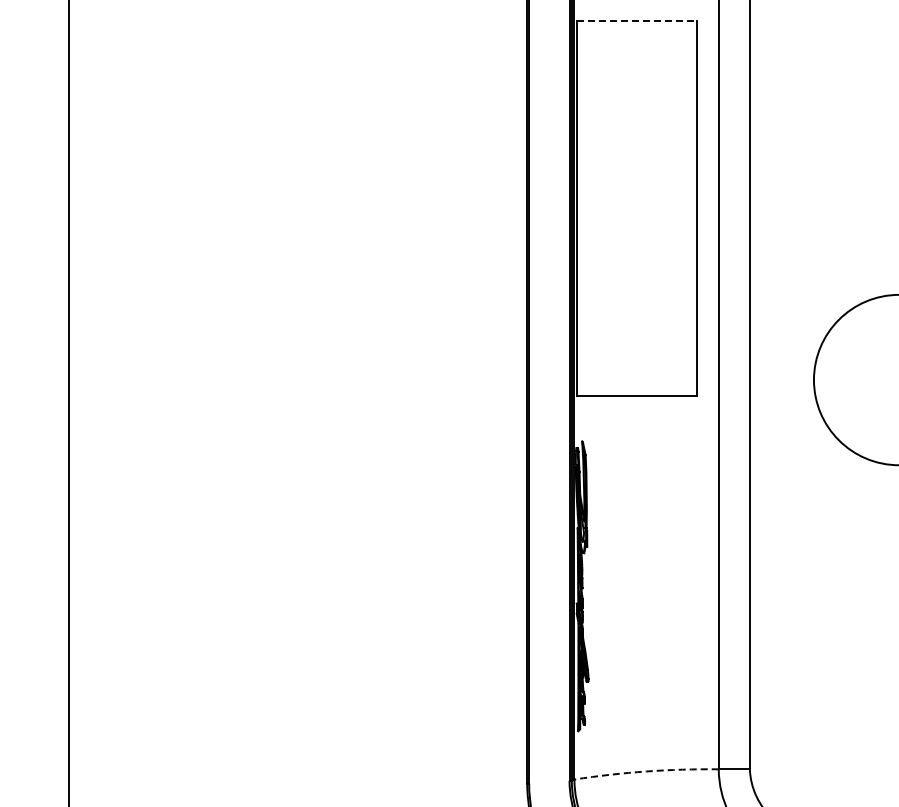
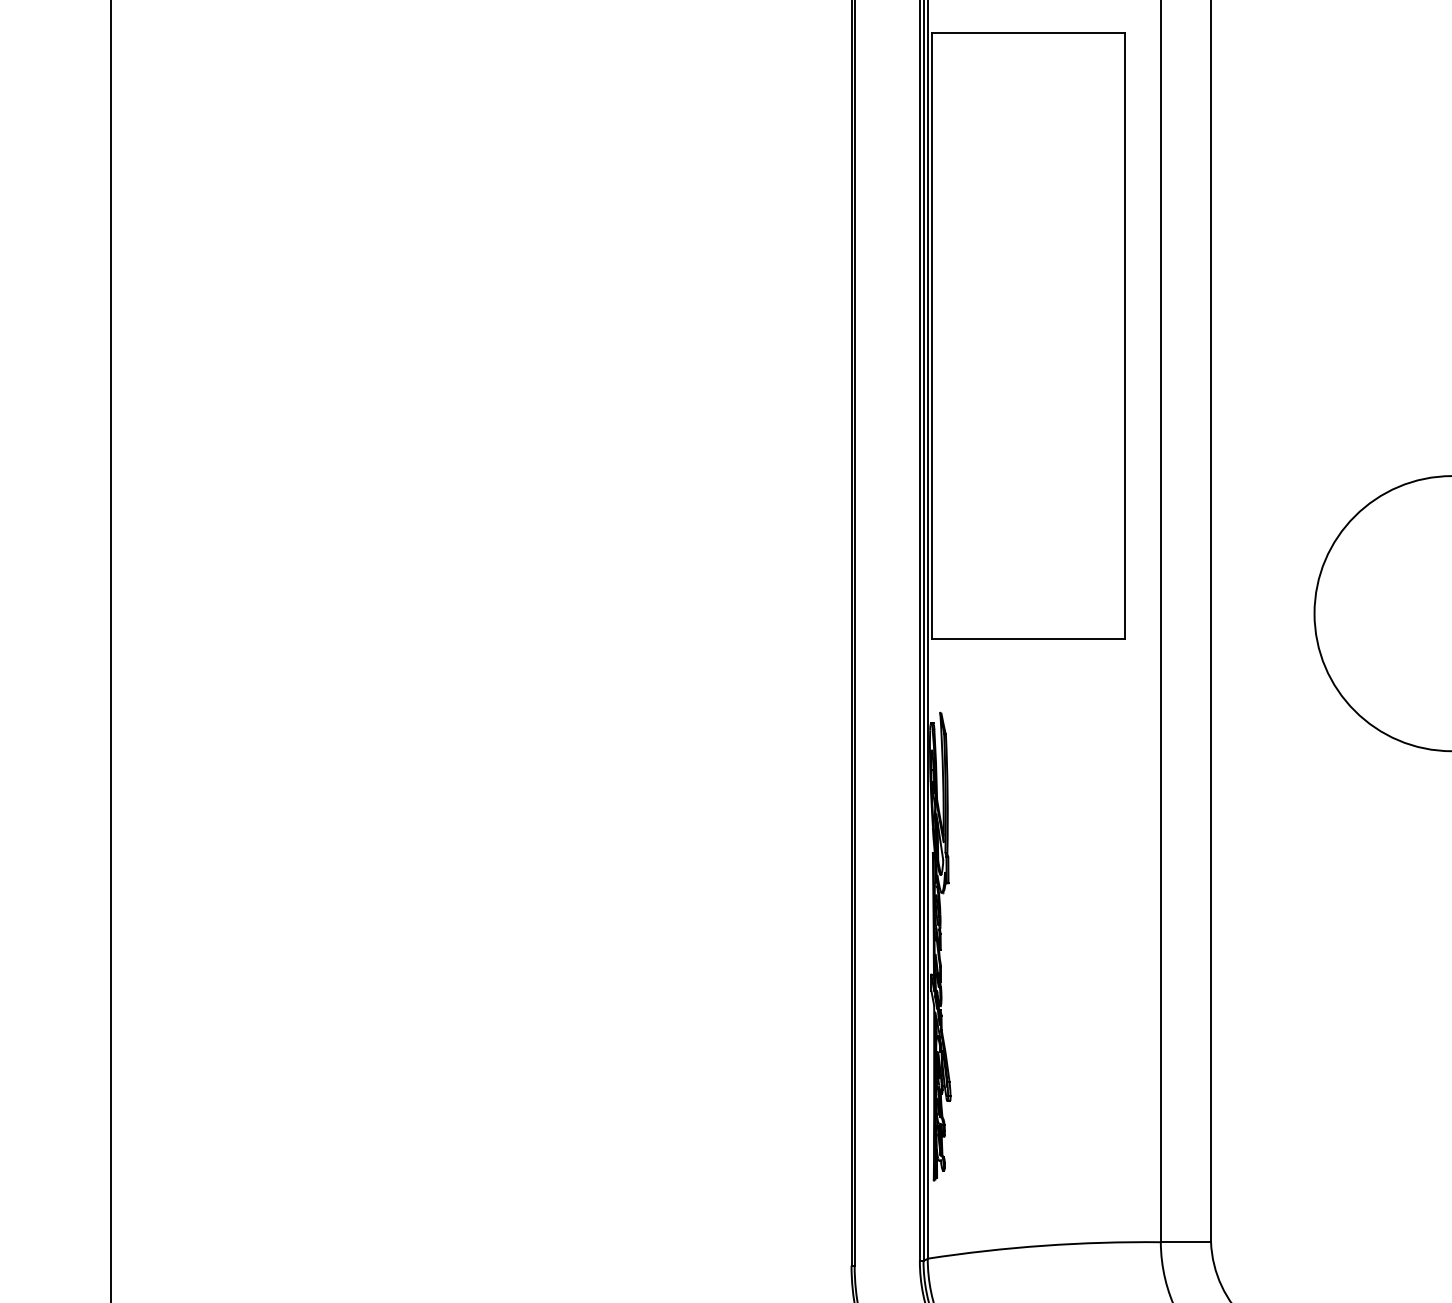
line: (636, 20) -> (1027, 33), dashed -> solid
arc: (646, 771) -> (1044, 1245), dashed -> solid

